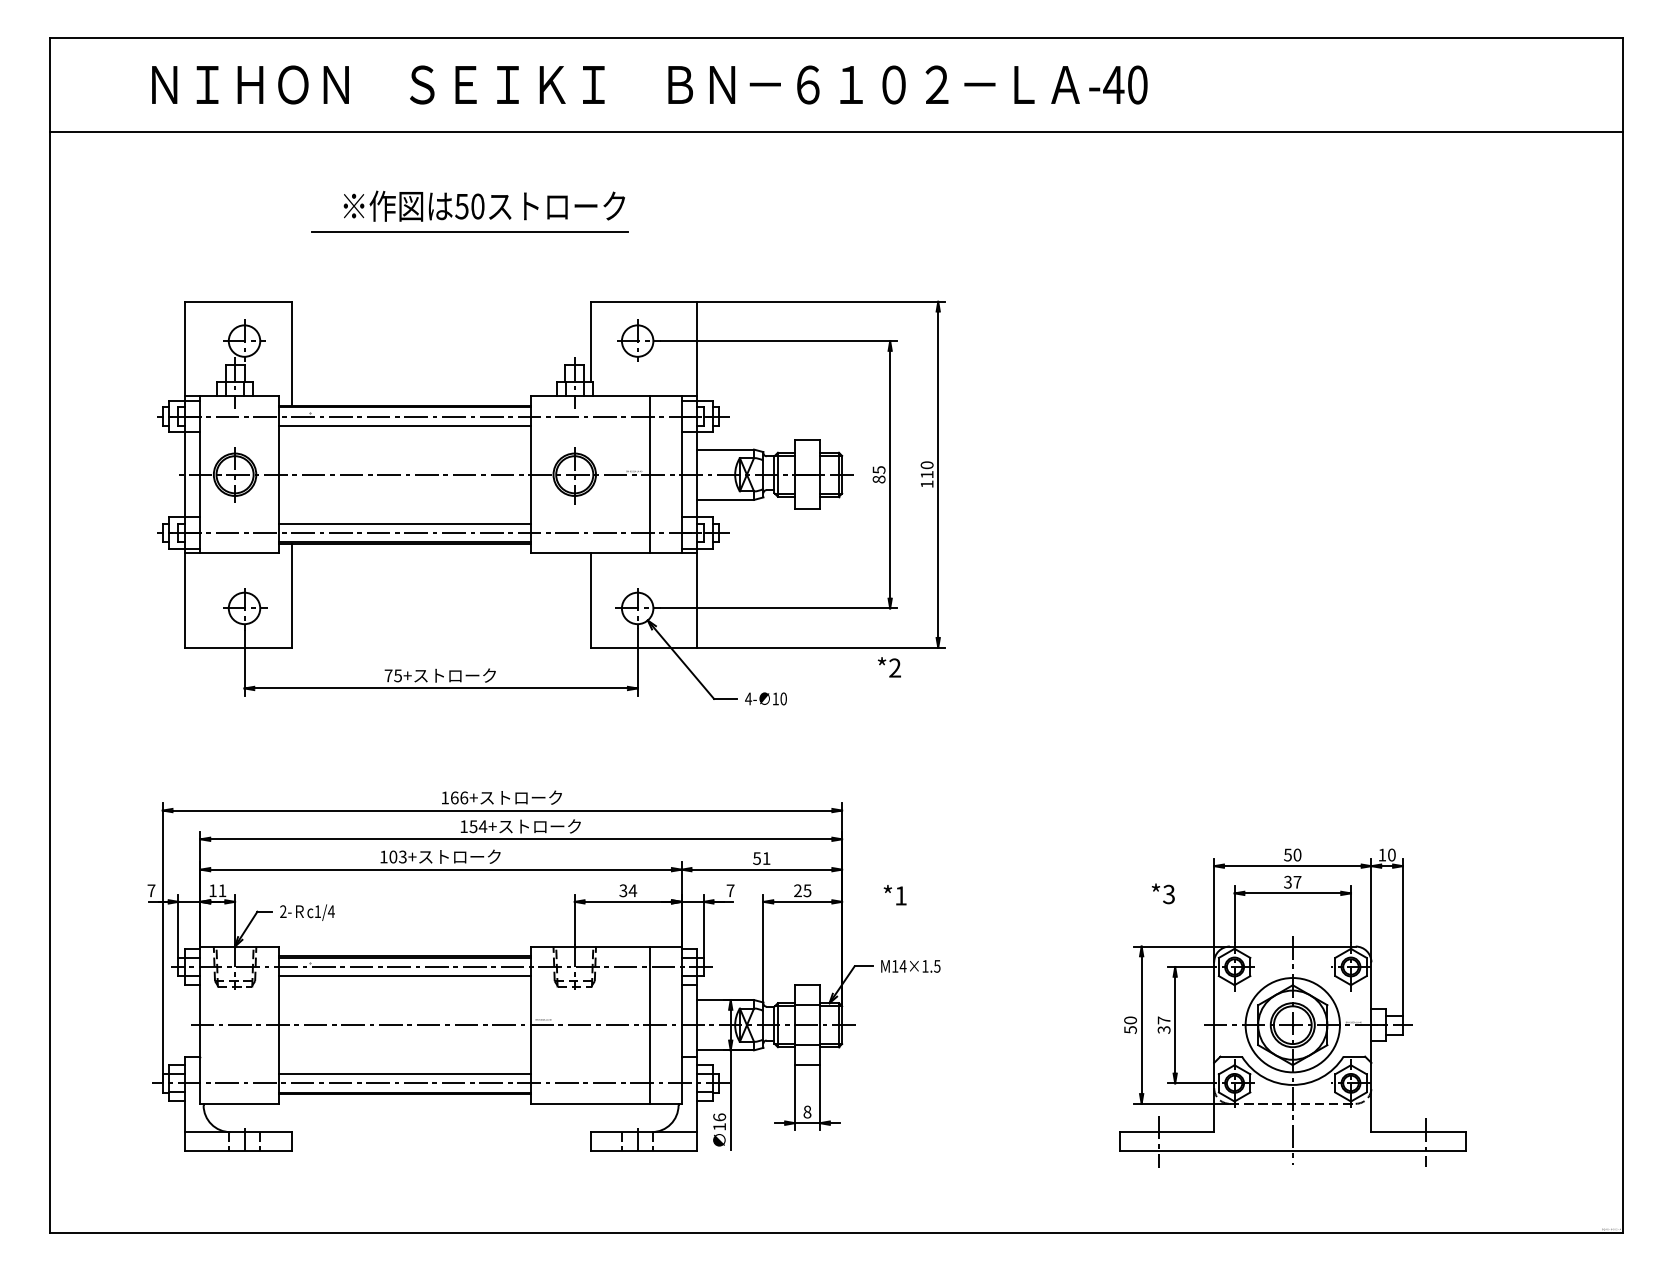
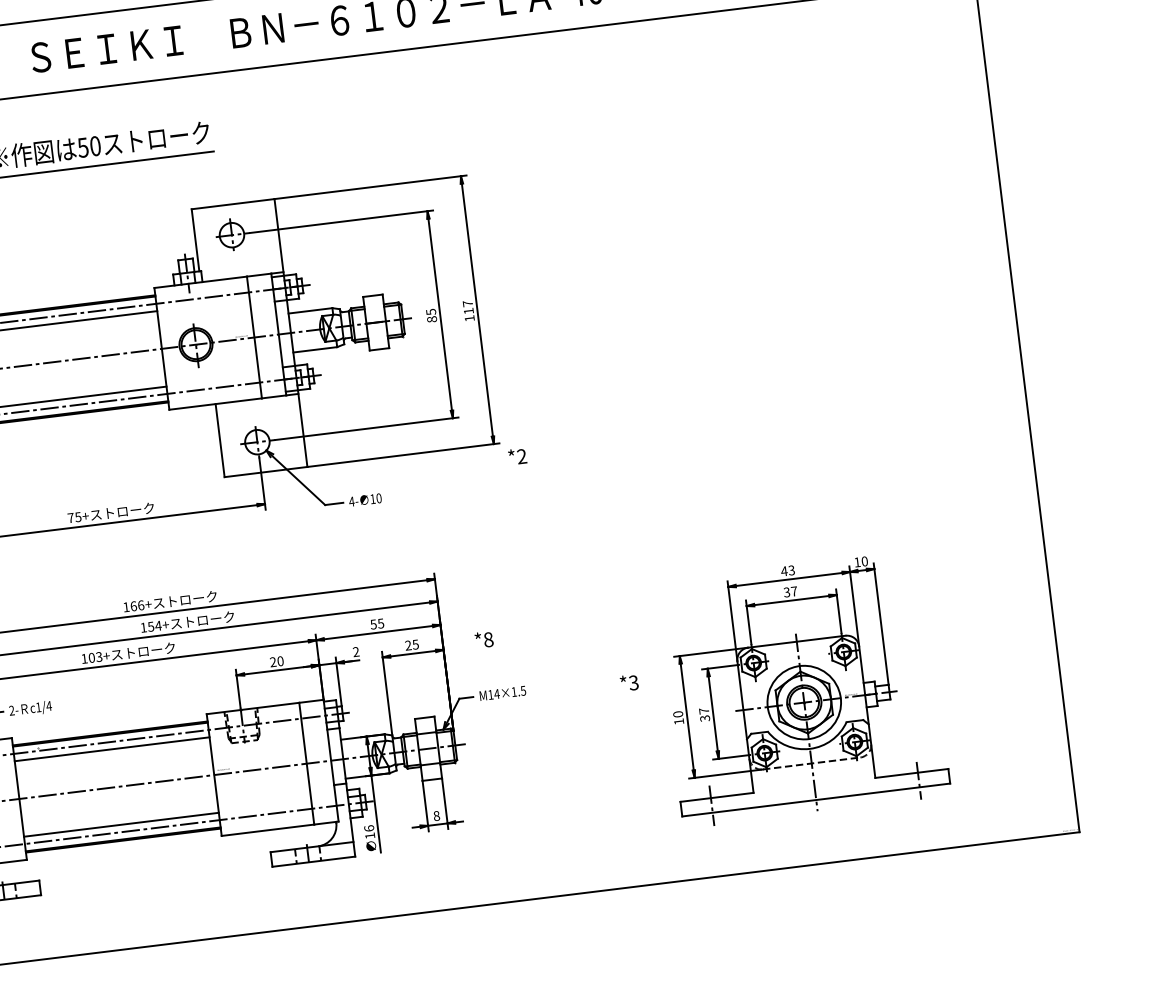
text: (926, 465) -> (467, 304), 110 -> 117
text: (889, 667) -> (517, 456), moved
text: (1292, 854) -> (787, 570), 50 -> 43
text: (766, 858) -> (380, 623), 51 -> 55
text: (628, 890) -> (277, 661), 34 -> 20
text: (730, 890) -> (356, 651), 7 -> 2
text: (1163, 893) -> (629, 682), moved
text: (900, 895) -> (488, 639), *1 -> *8
text: (1130, 1029) -> (679, 721), 50 -> 10

